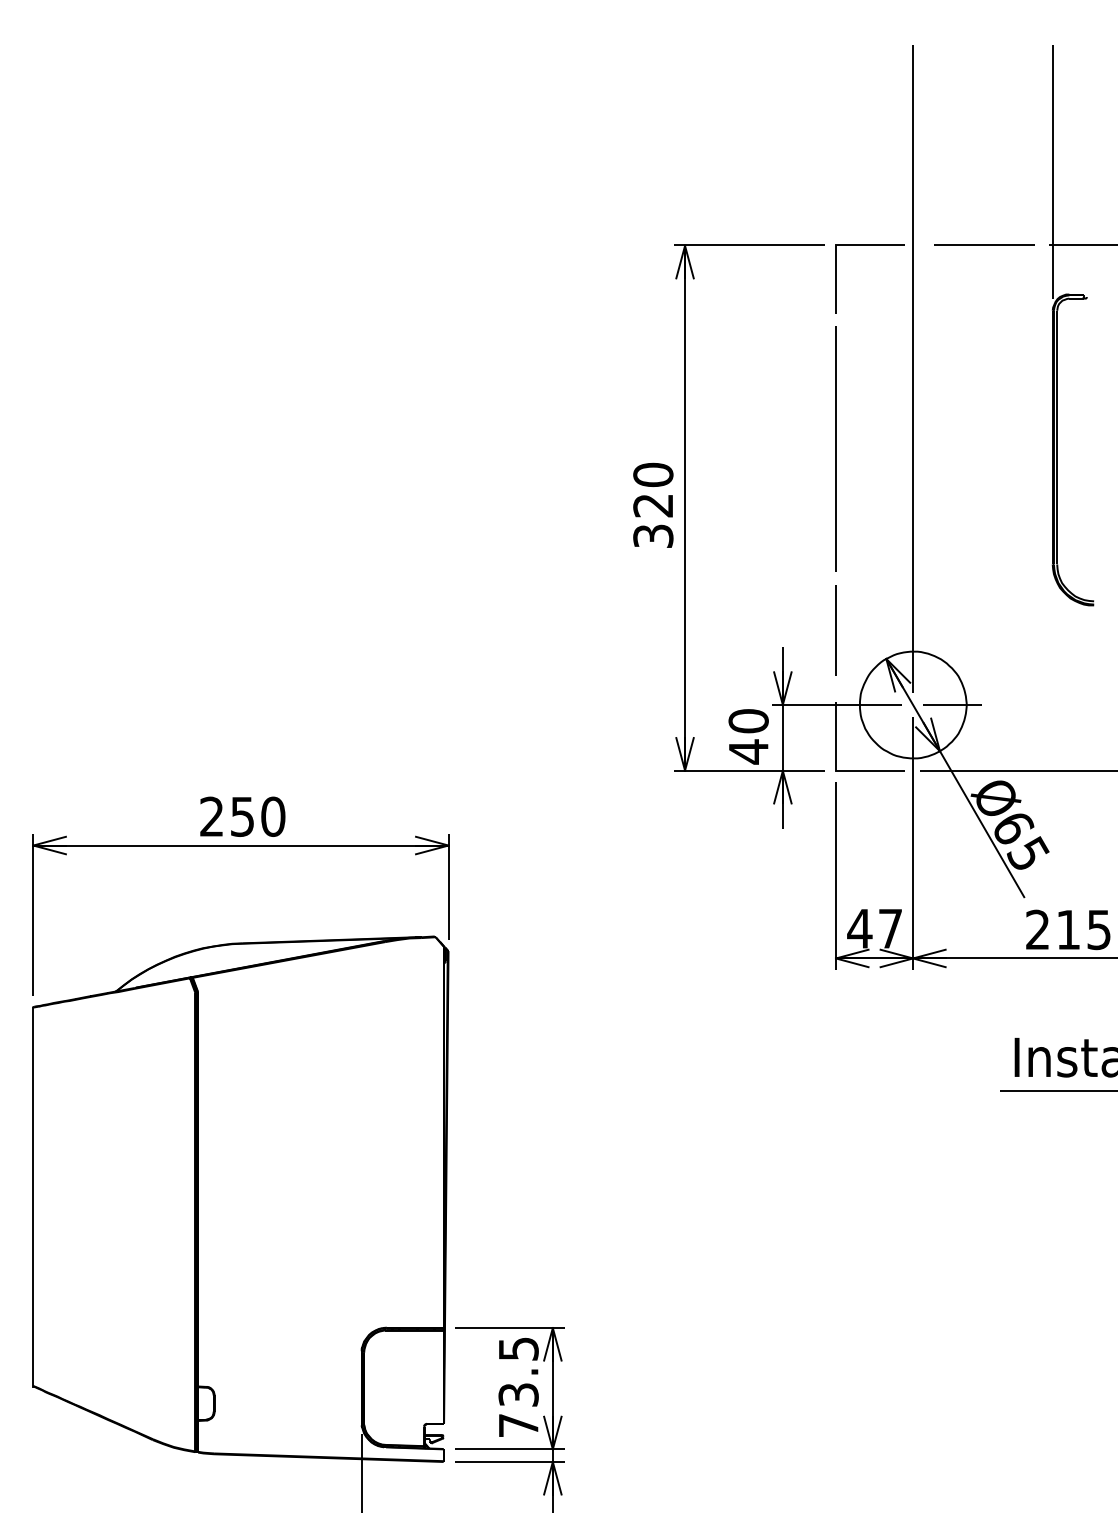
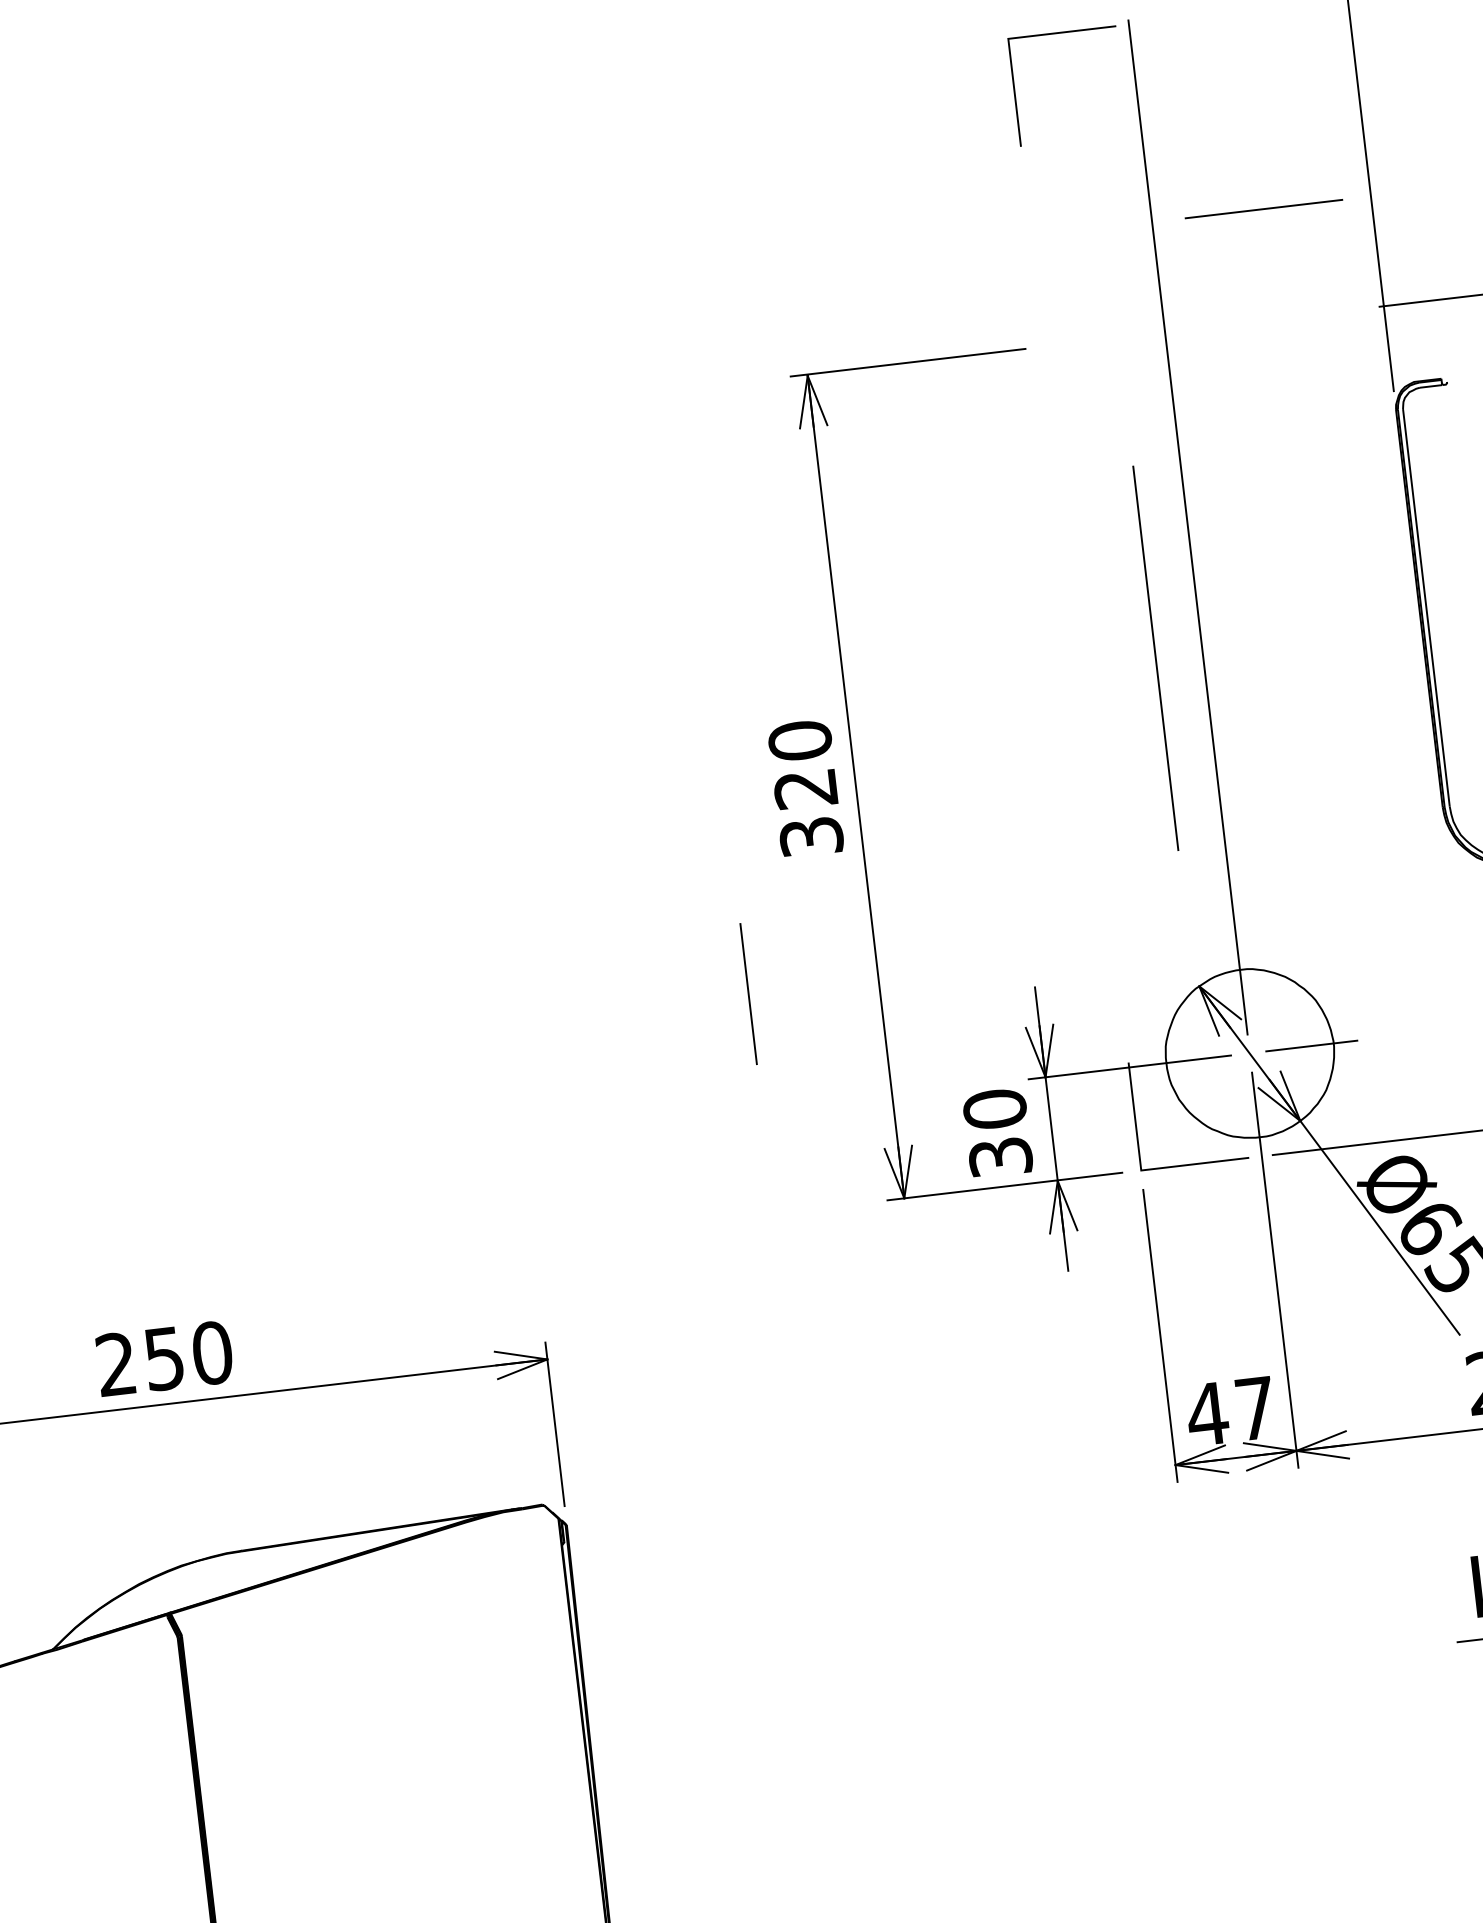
line: (984, 244) -> (1263, 208), moved
line: (869, 245) -> (1060, 34), moved
line: (835, 448) -> (1154, 657), moved
line: (835, 630) -> (747, 994), moved
text: (748, 751) -> (1000, 1156), 40 -> 30
text: (242, 816) -> (164, 1358), moved

